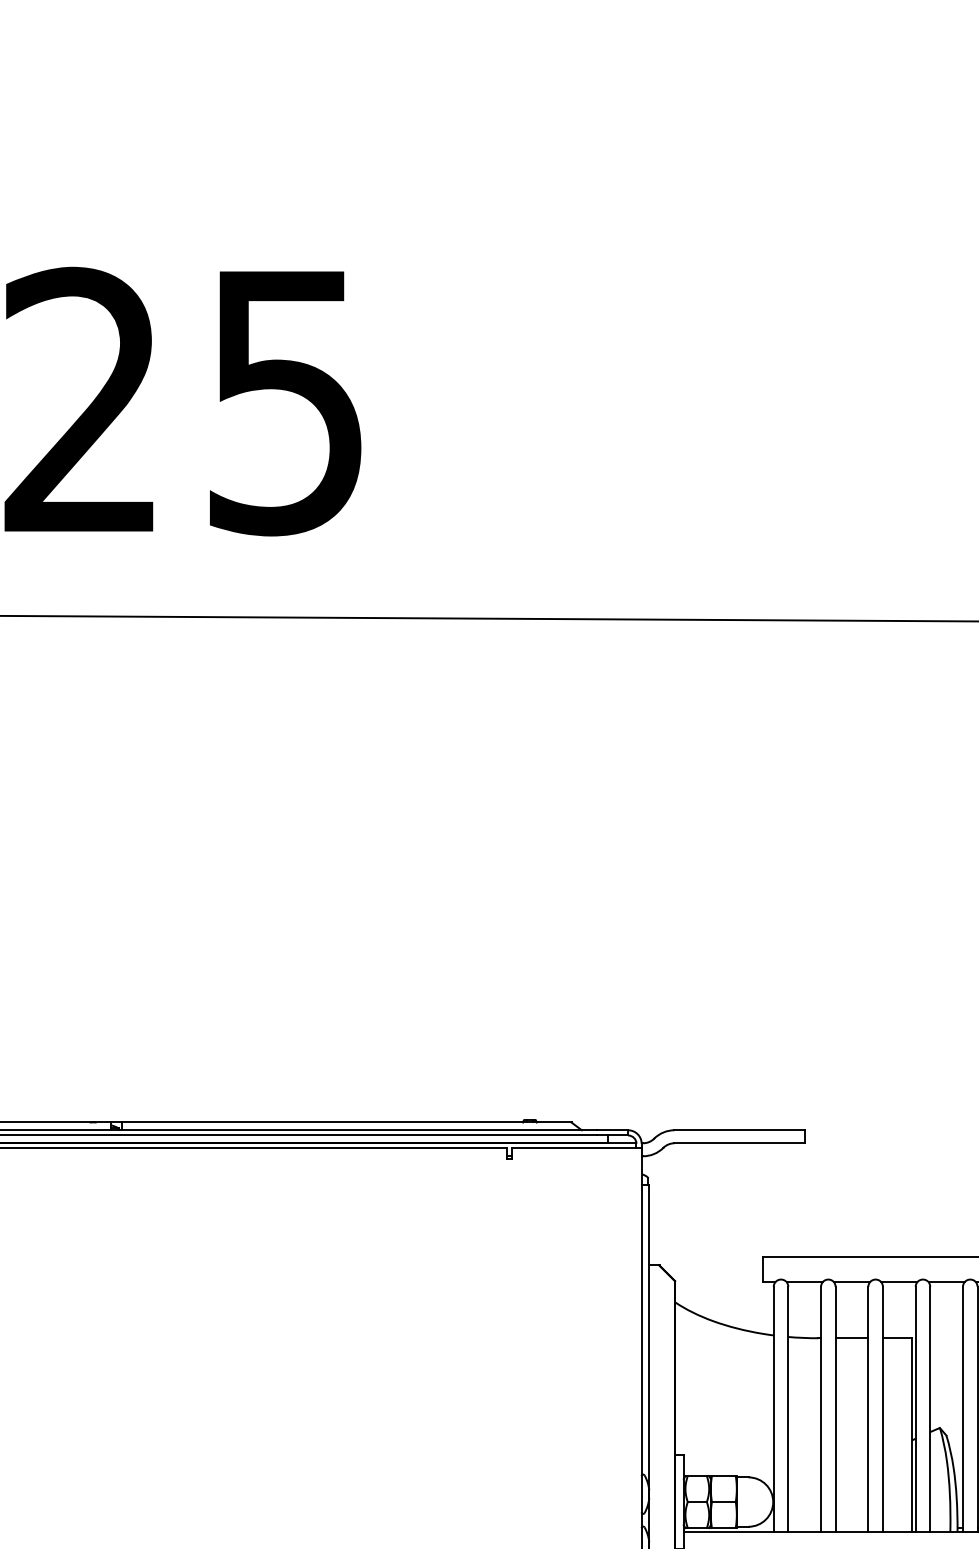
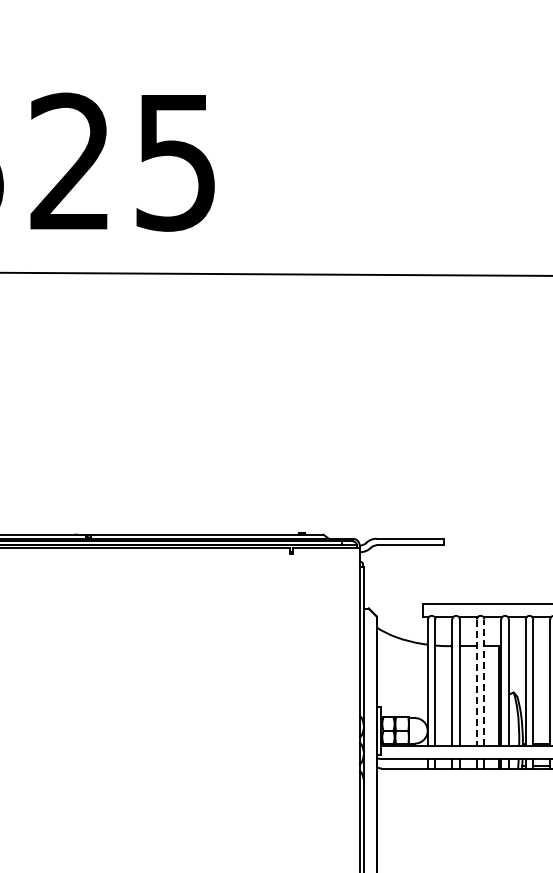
line: (883, 1408) -> (484, 682), solid -> dashed
line: (867, 1410) -> (476, 683), solid -> dashed

